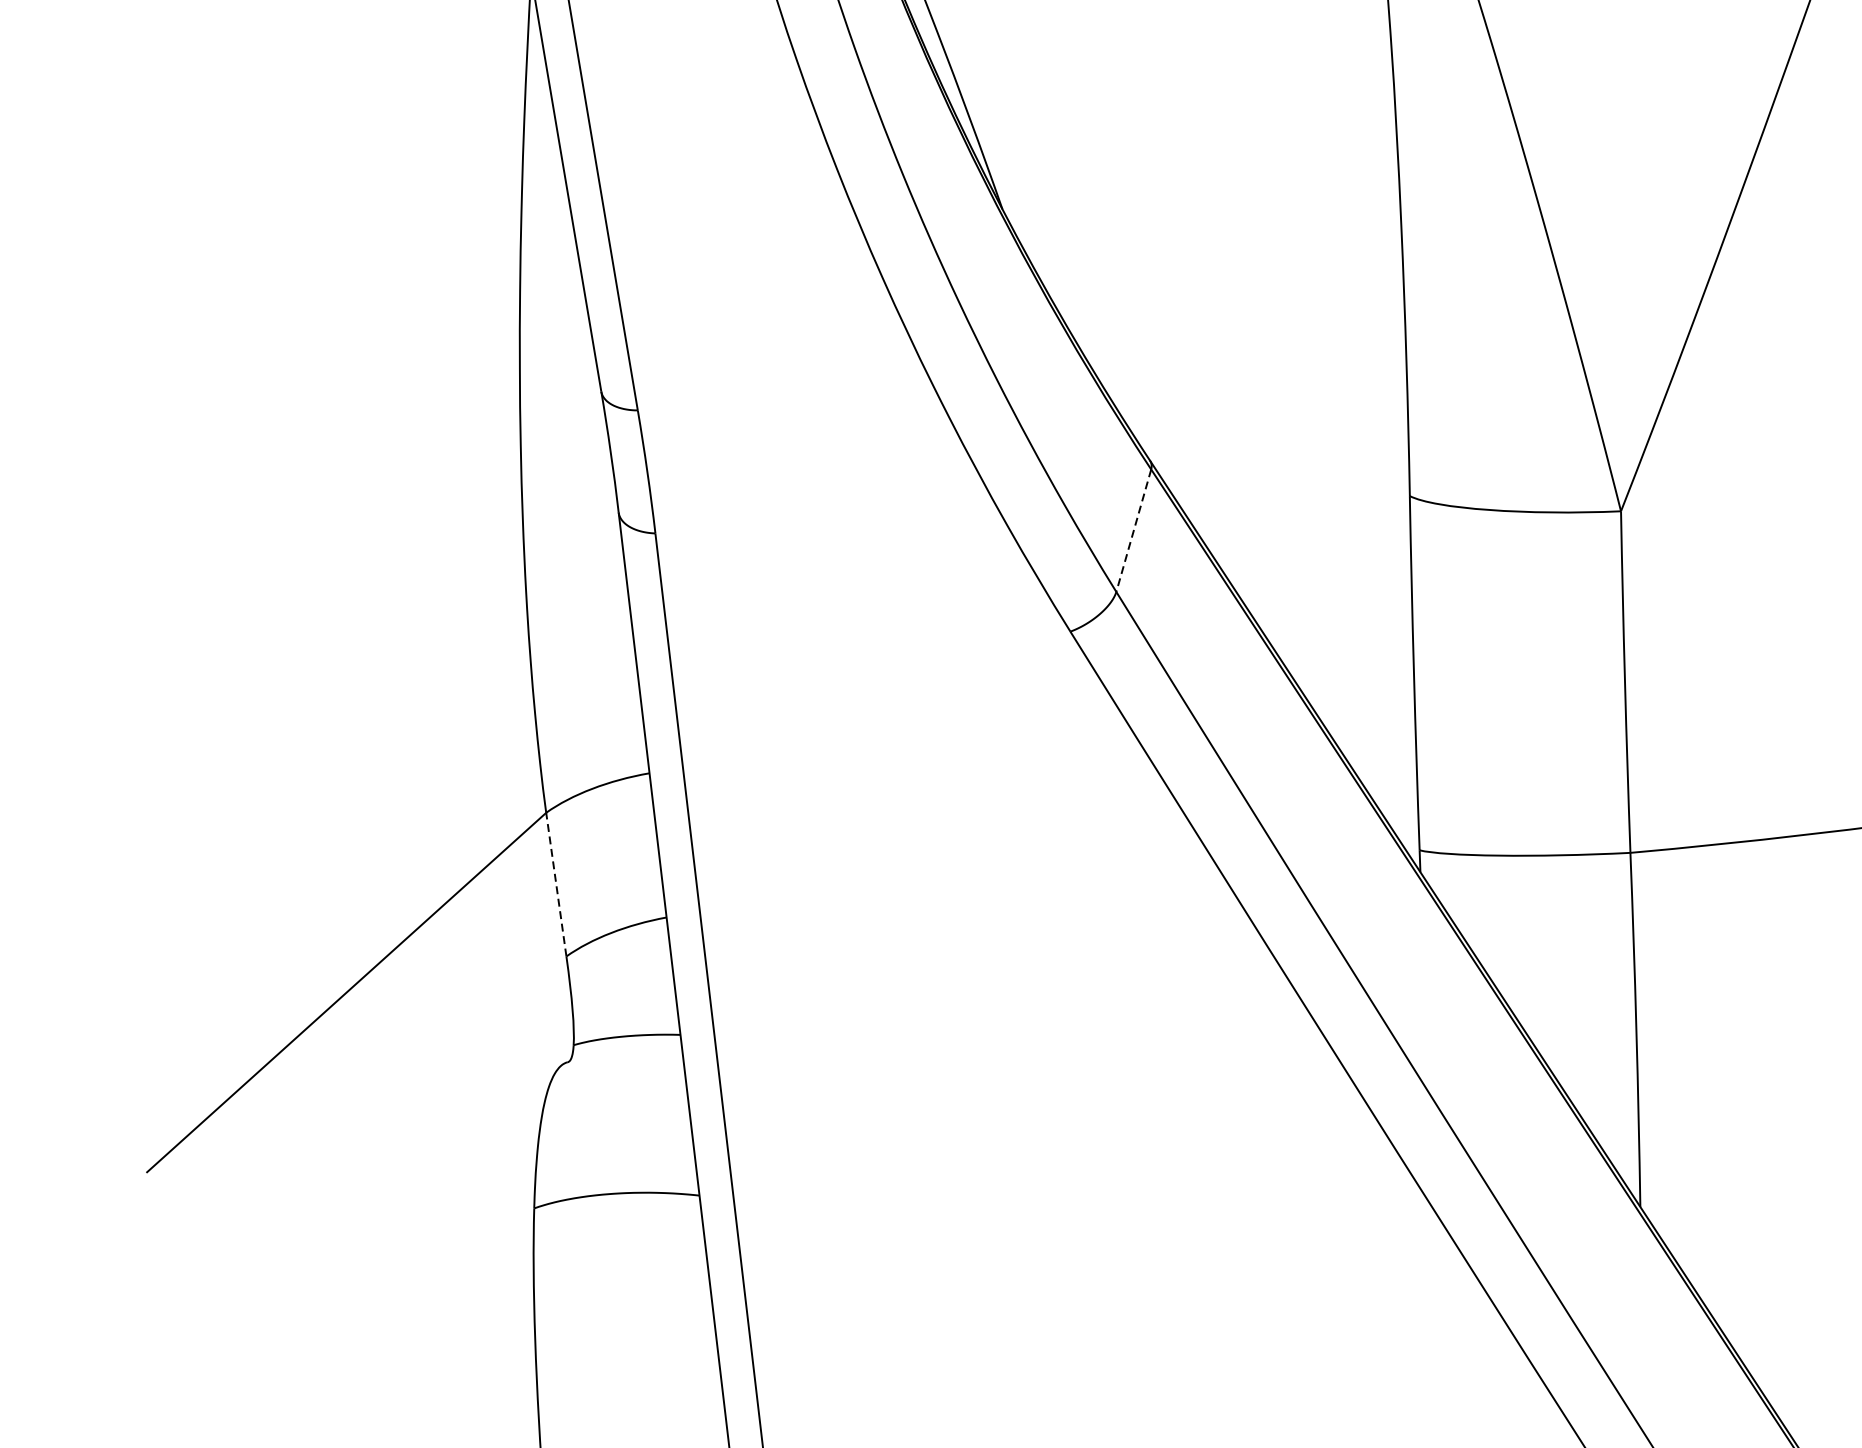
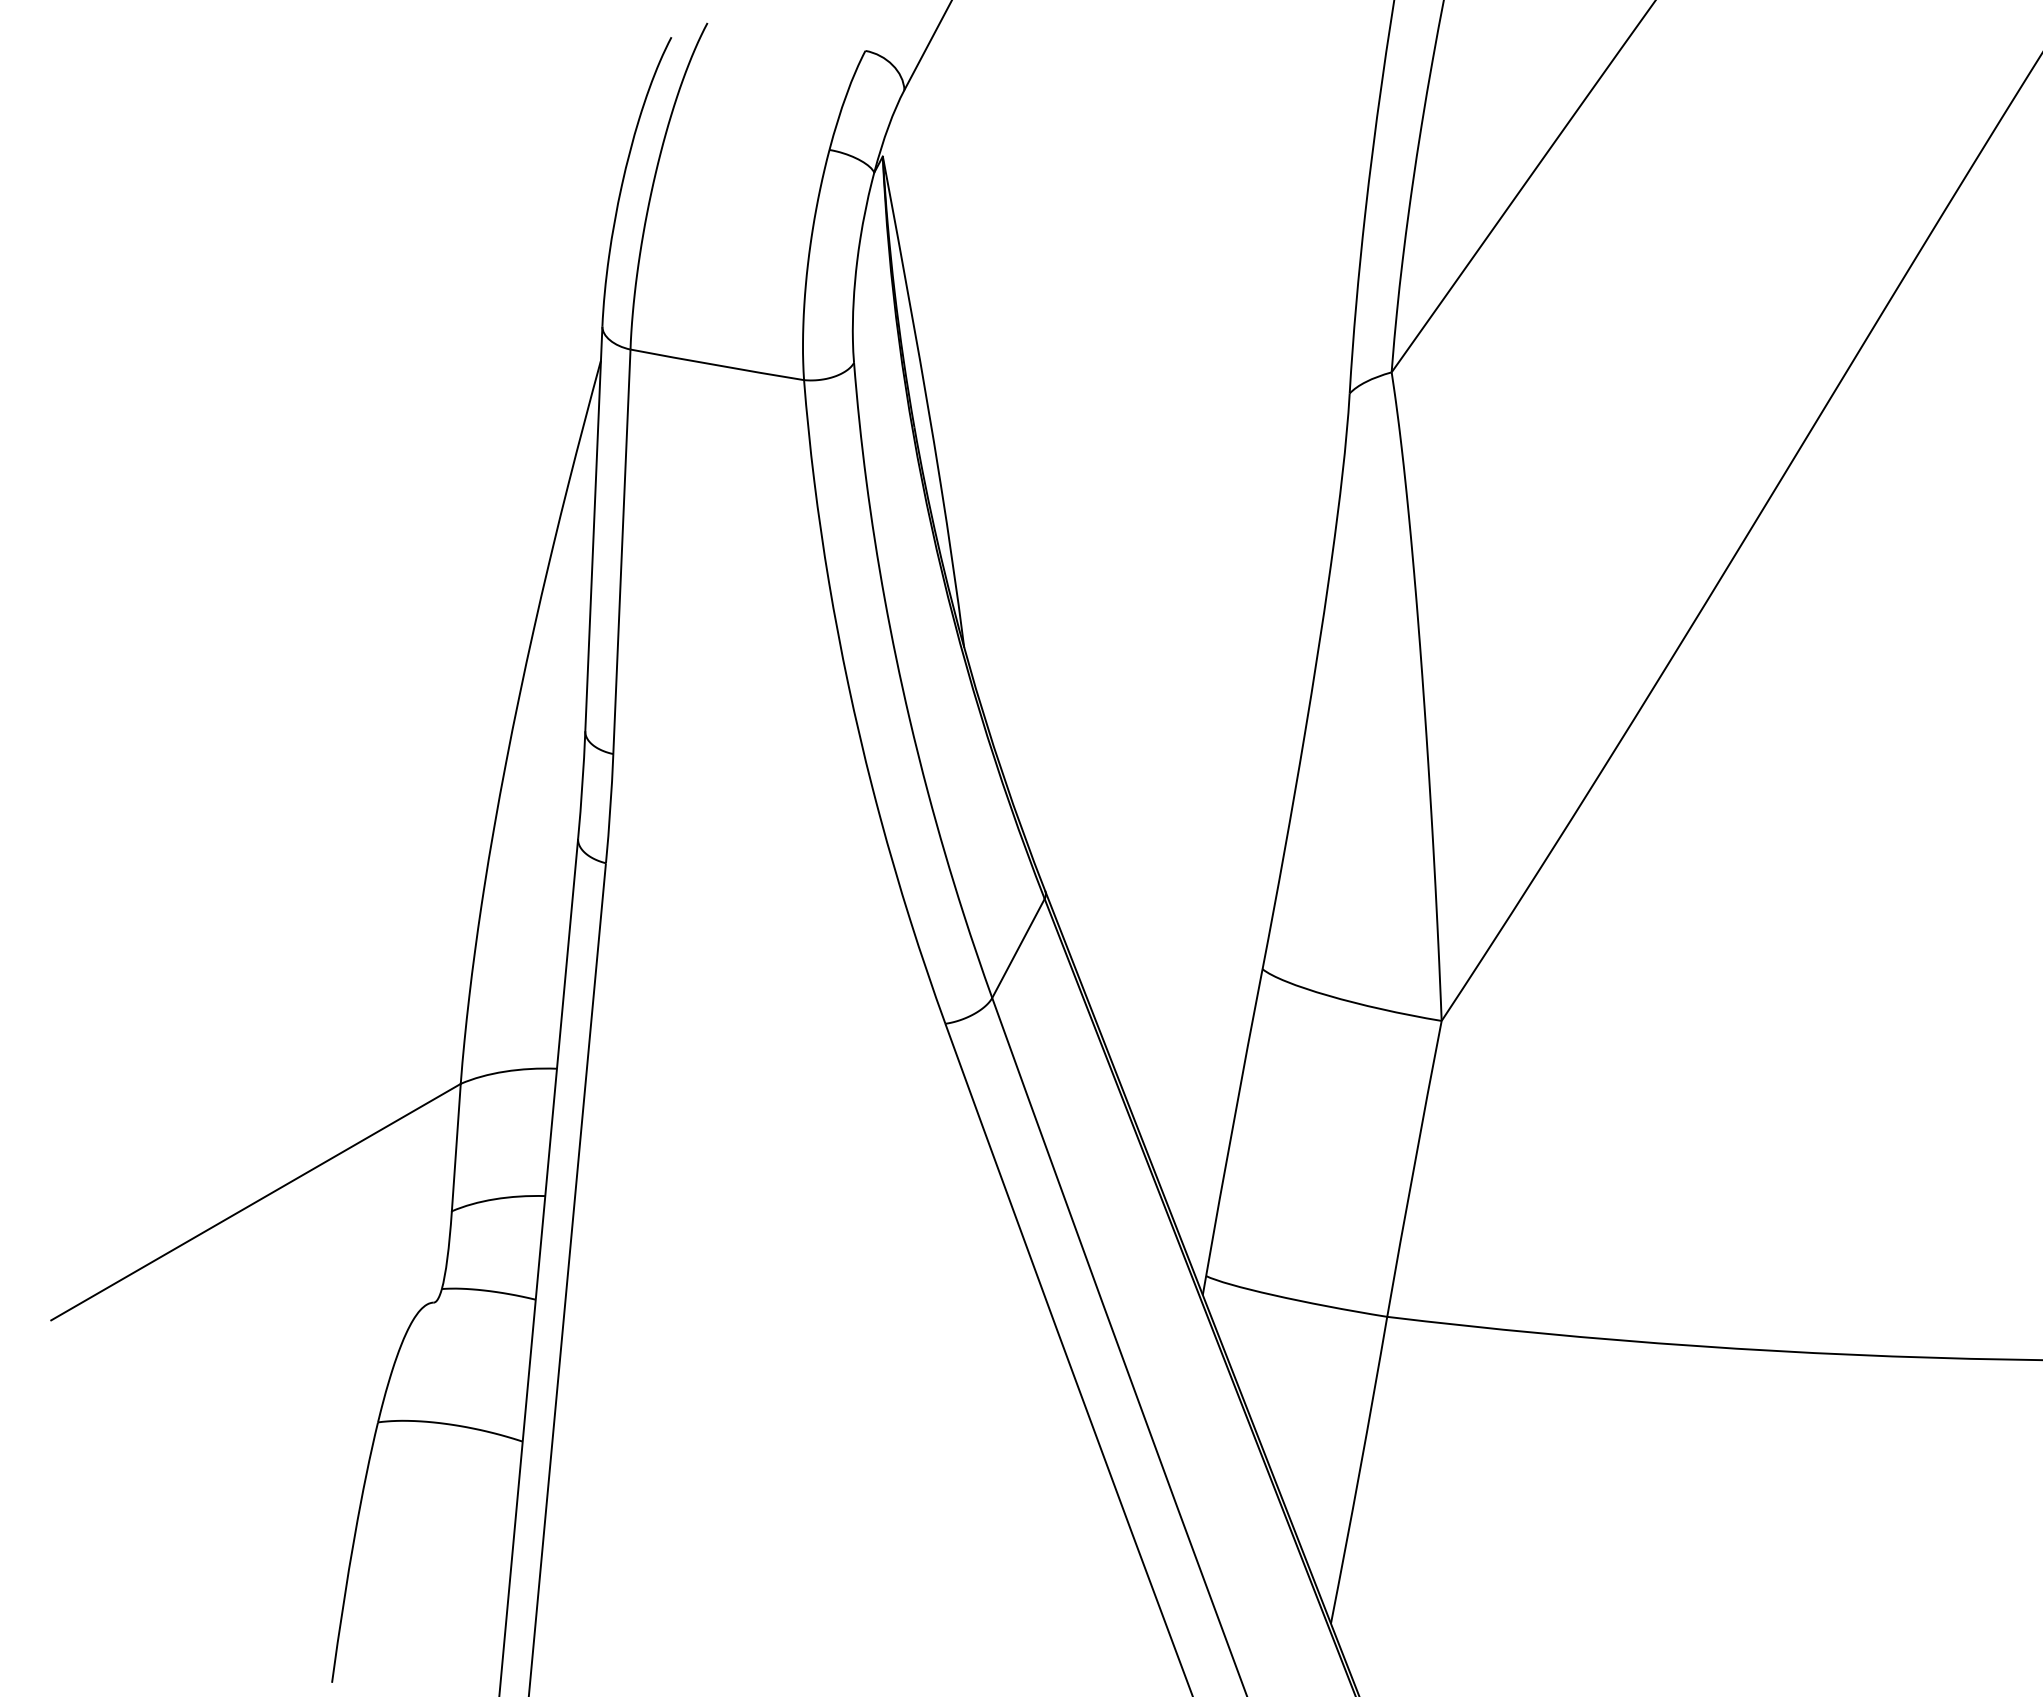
line: (1133, 530) -> (1018, 948), dashed -> solid
line: (556, 884) -> (456, 1147), dashed -> solid

